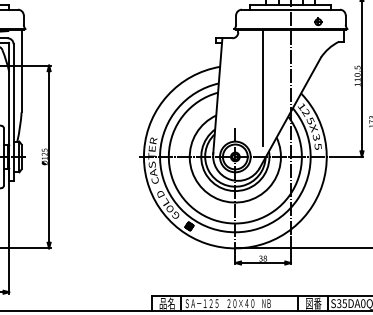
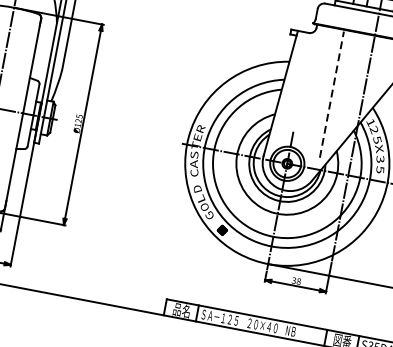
line: (262, 88) -> (331, 94), solid -> dashed

